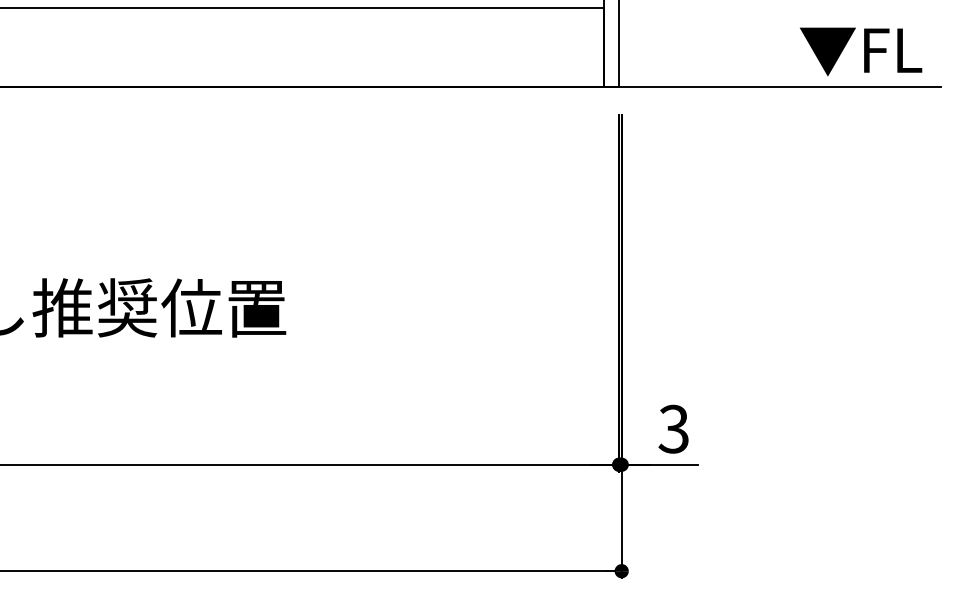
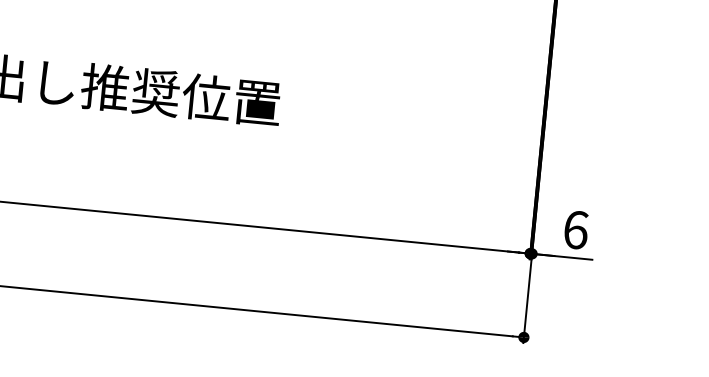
text: (673, 428) -> (575, 229), 3 -> 6

